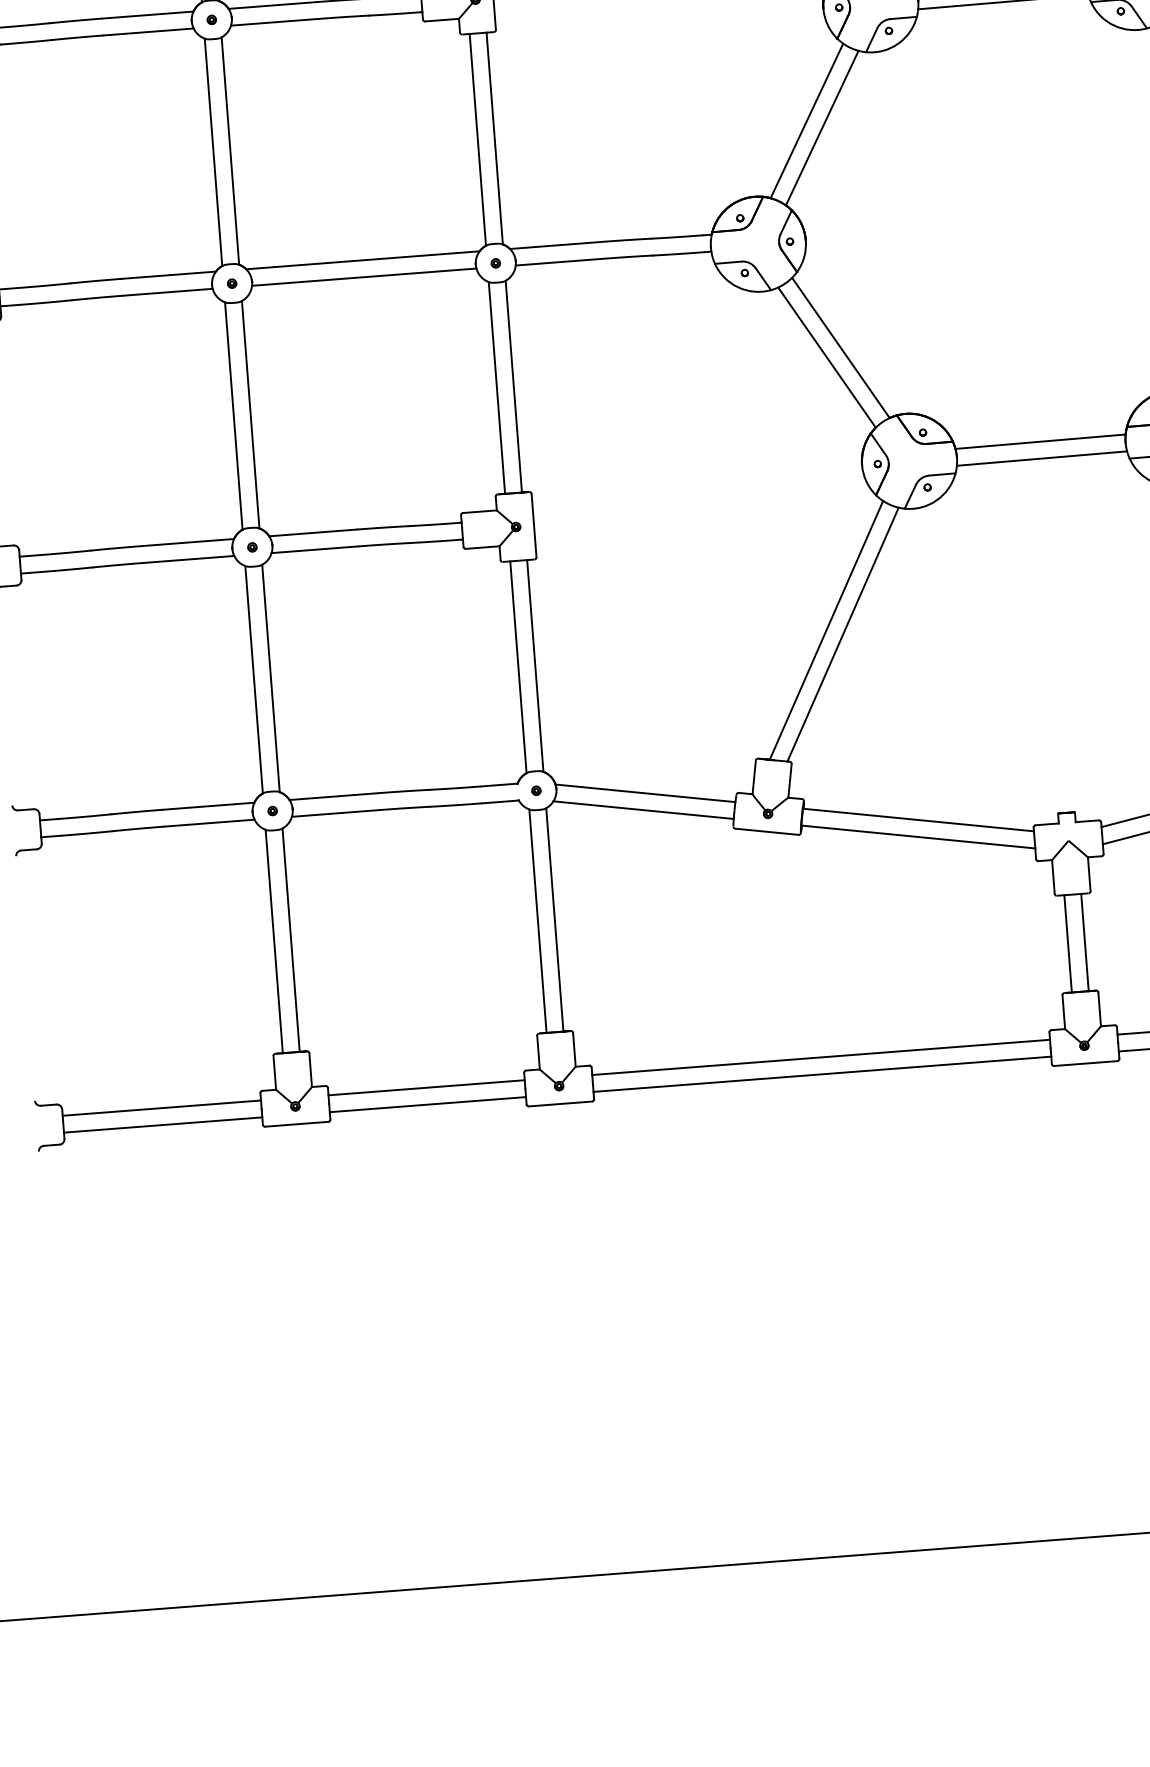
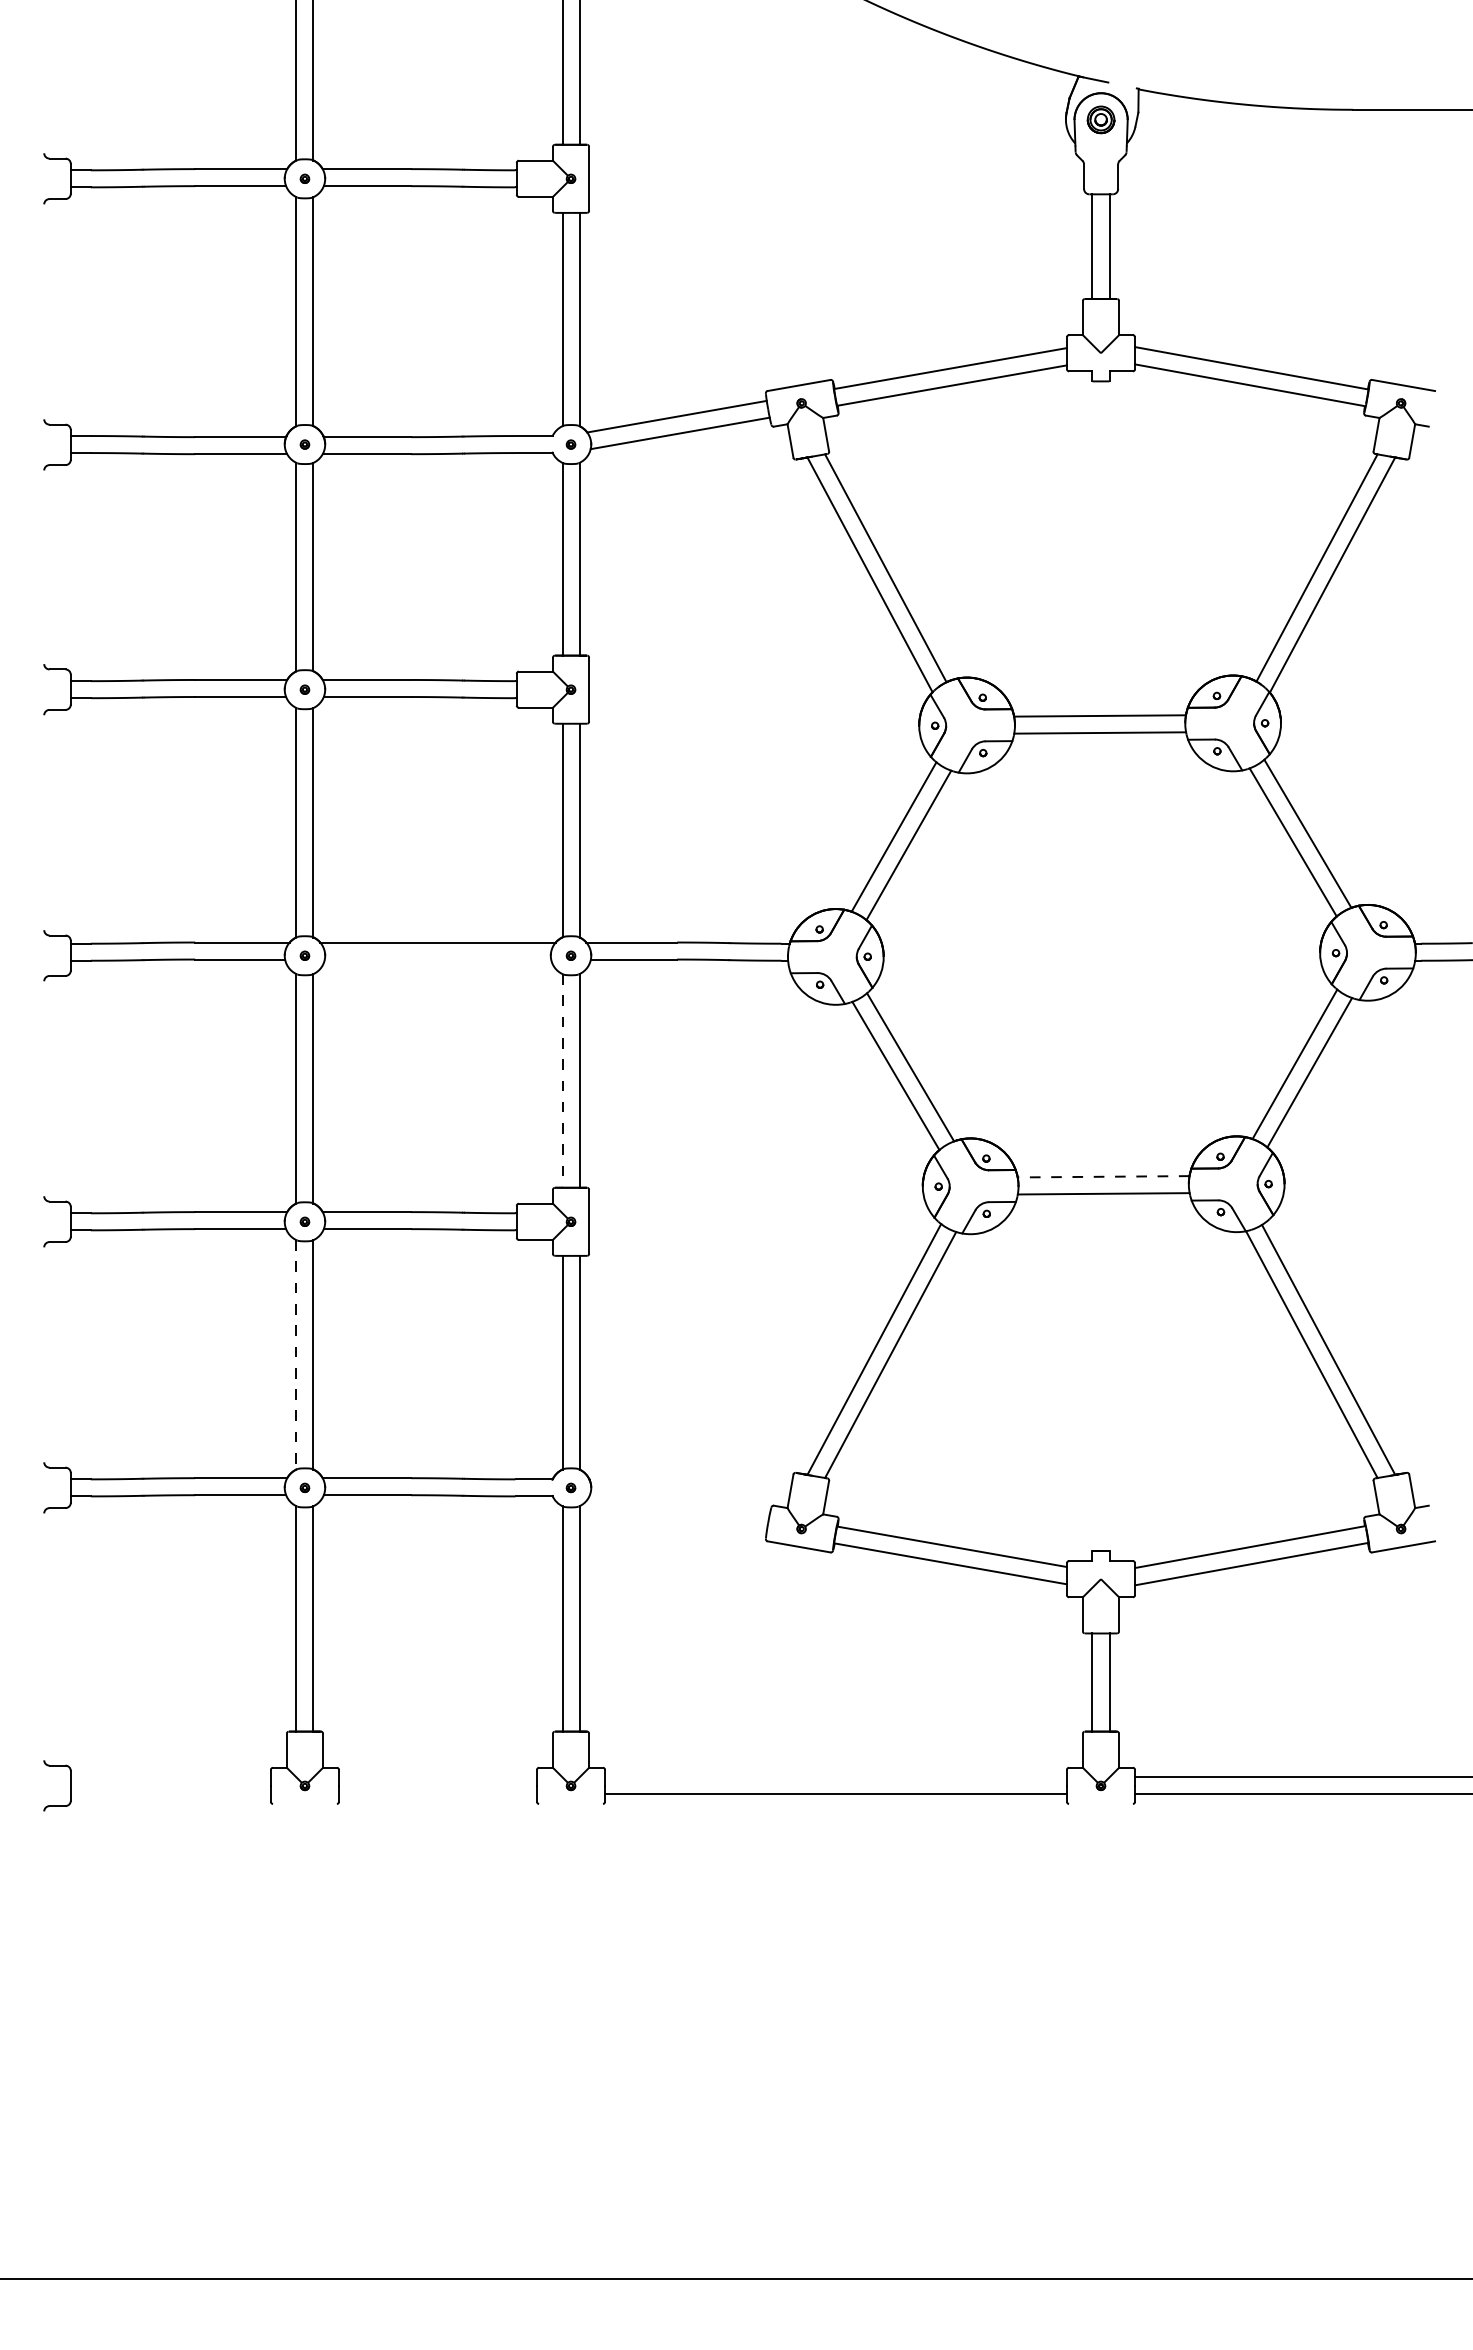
line: (363, 277) -> (437, 959), removed
line: (496, 387) -> (562, 1080), solid -> dashed
line: (1040, 441) -> (1103, 1176), solid -> dashed
line: (254, 679) -> (296, 1354), solid -> dashed
line: (644, 792) -> (679, 1498), removed
line: (643, 810) -> (676, 1515), removed
line: (820, 1057) -> (835, 1777), removed
line: (1085, 1063) -> (1100, 1803), removed
line: (426, 1087) -> (437, 1777), removed
line: (559, 1103) -> (570, 1803), removed
line: (427, 1104) -> (437, 1794), removed
line: (161, 1108) -> (170, 1777), removed
line: (296, 1123) -> (304, 1803), removed
line: (162, 1125) -> (170, 1794), removed

